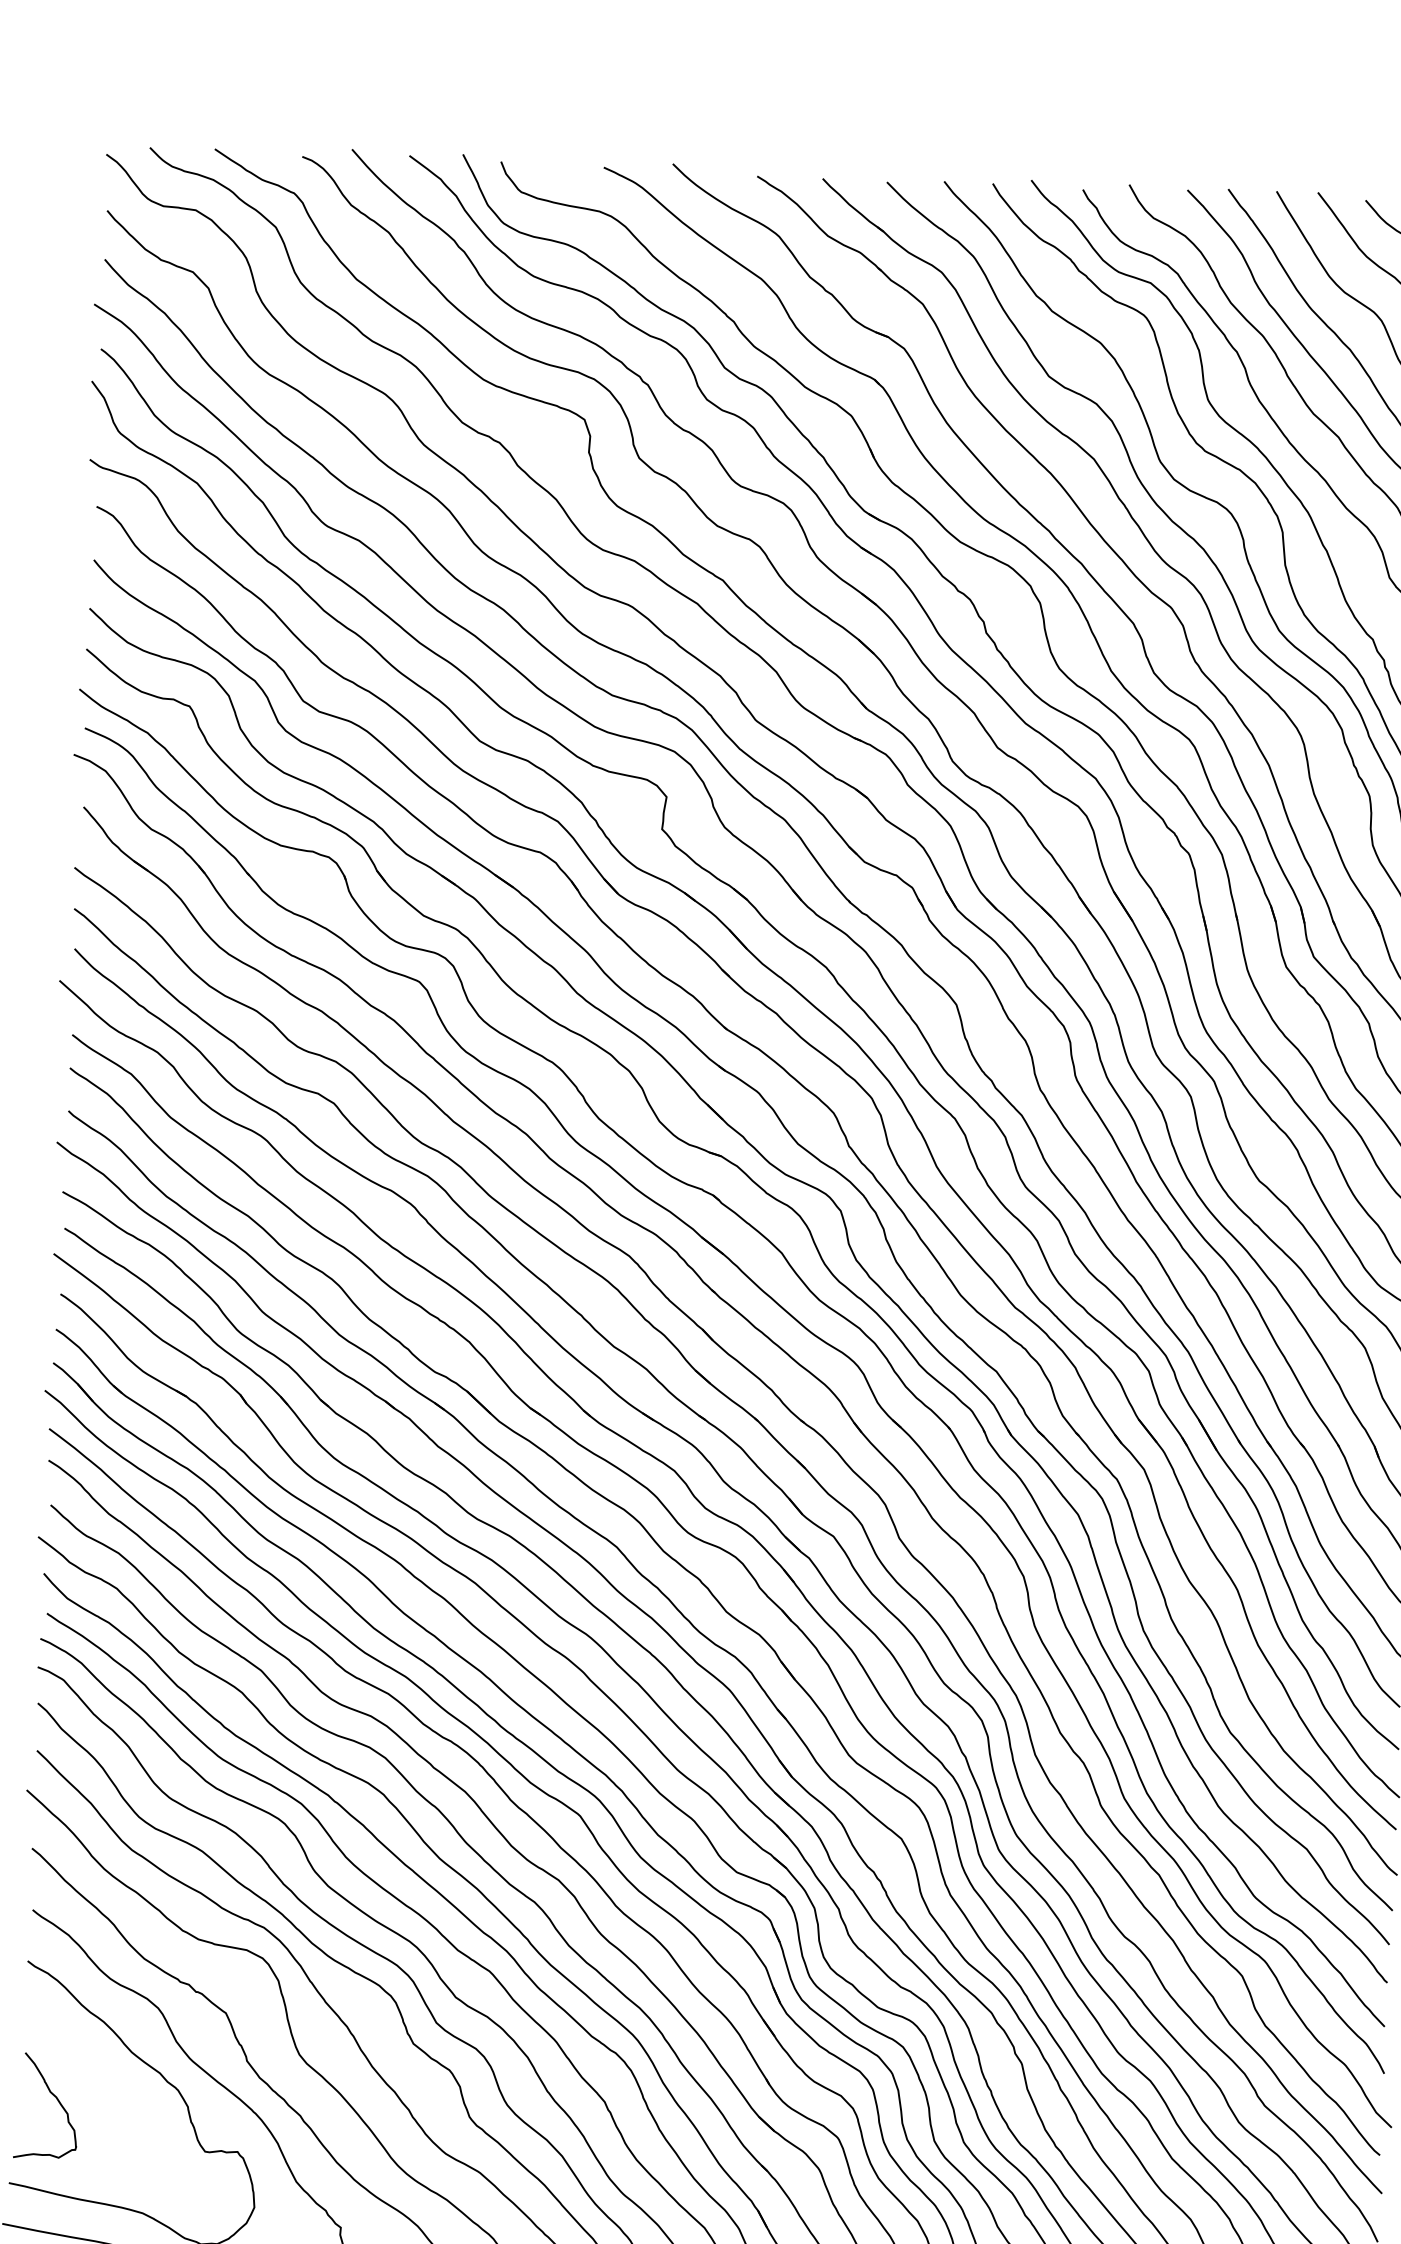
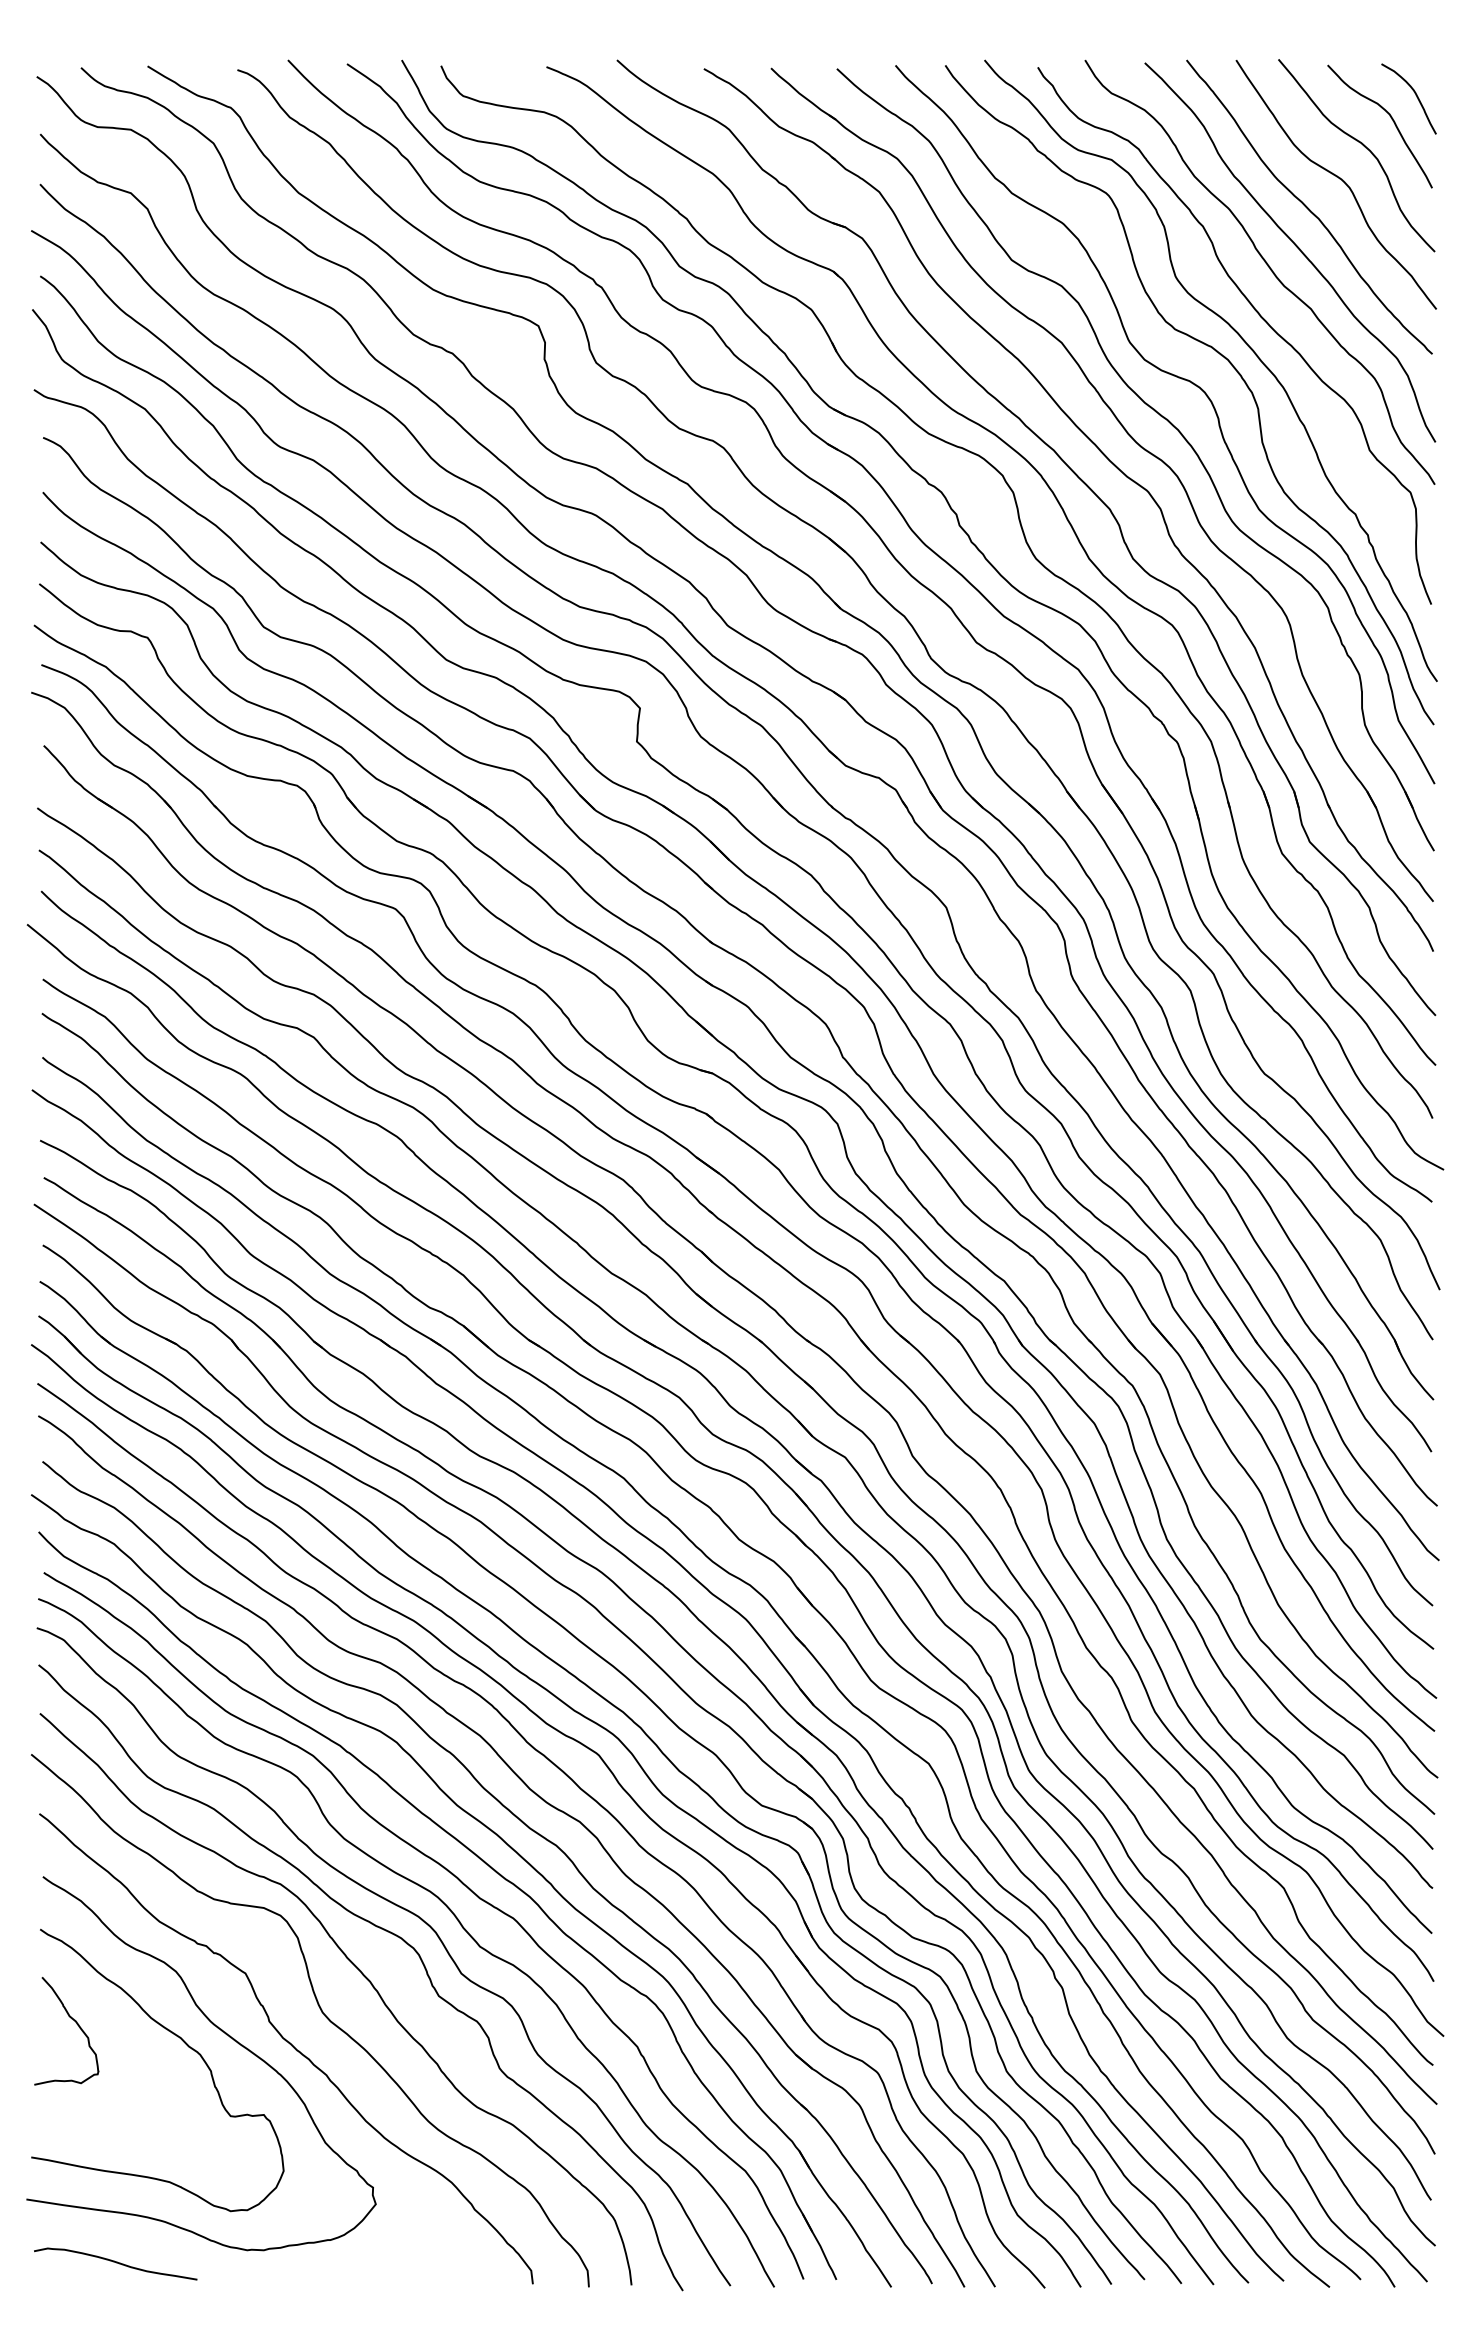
curve: (56, 2100) -> (76, 2024), moved

